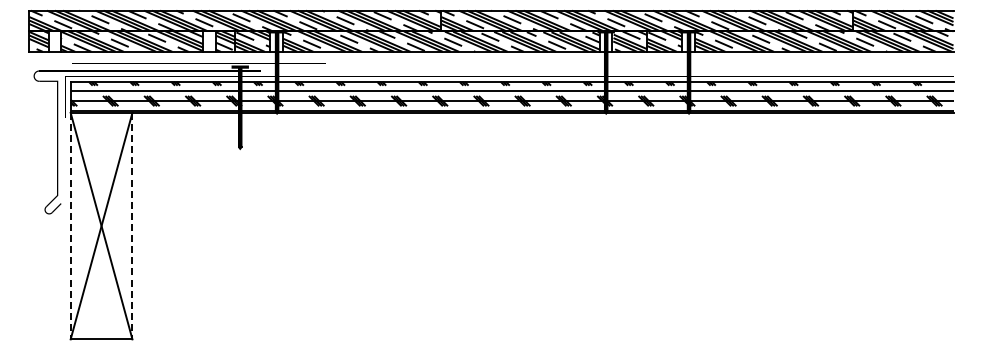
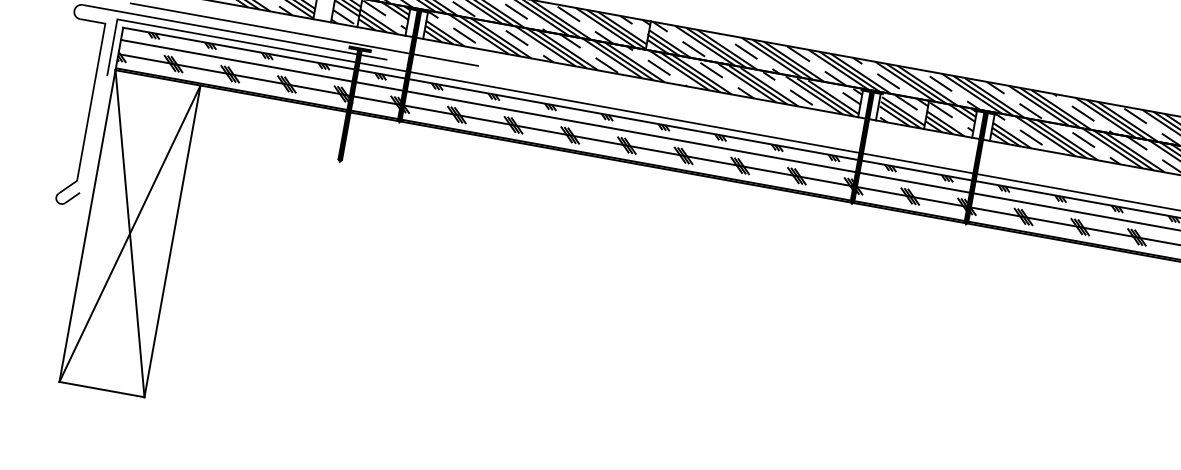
line: (70, 226) -> (87, 226), dashed -> solid
line: (132, 226) -> (172, 241), dashed -> solid

